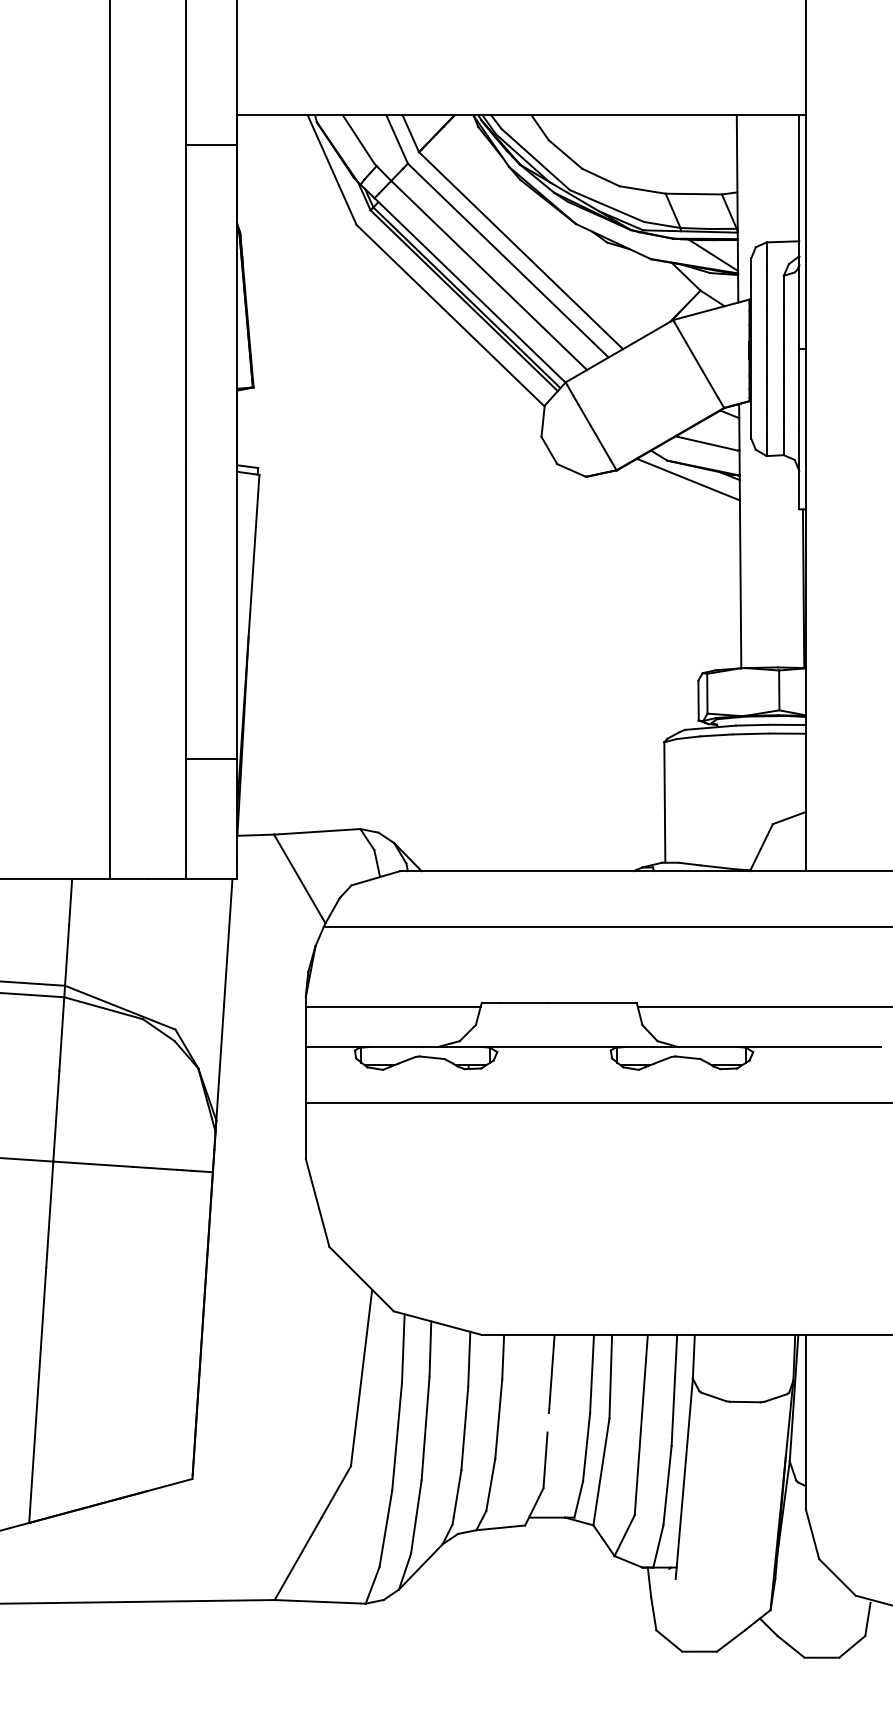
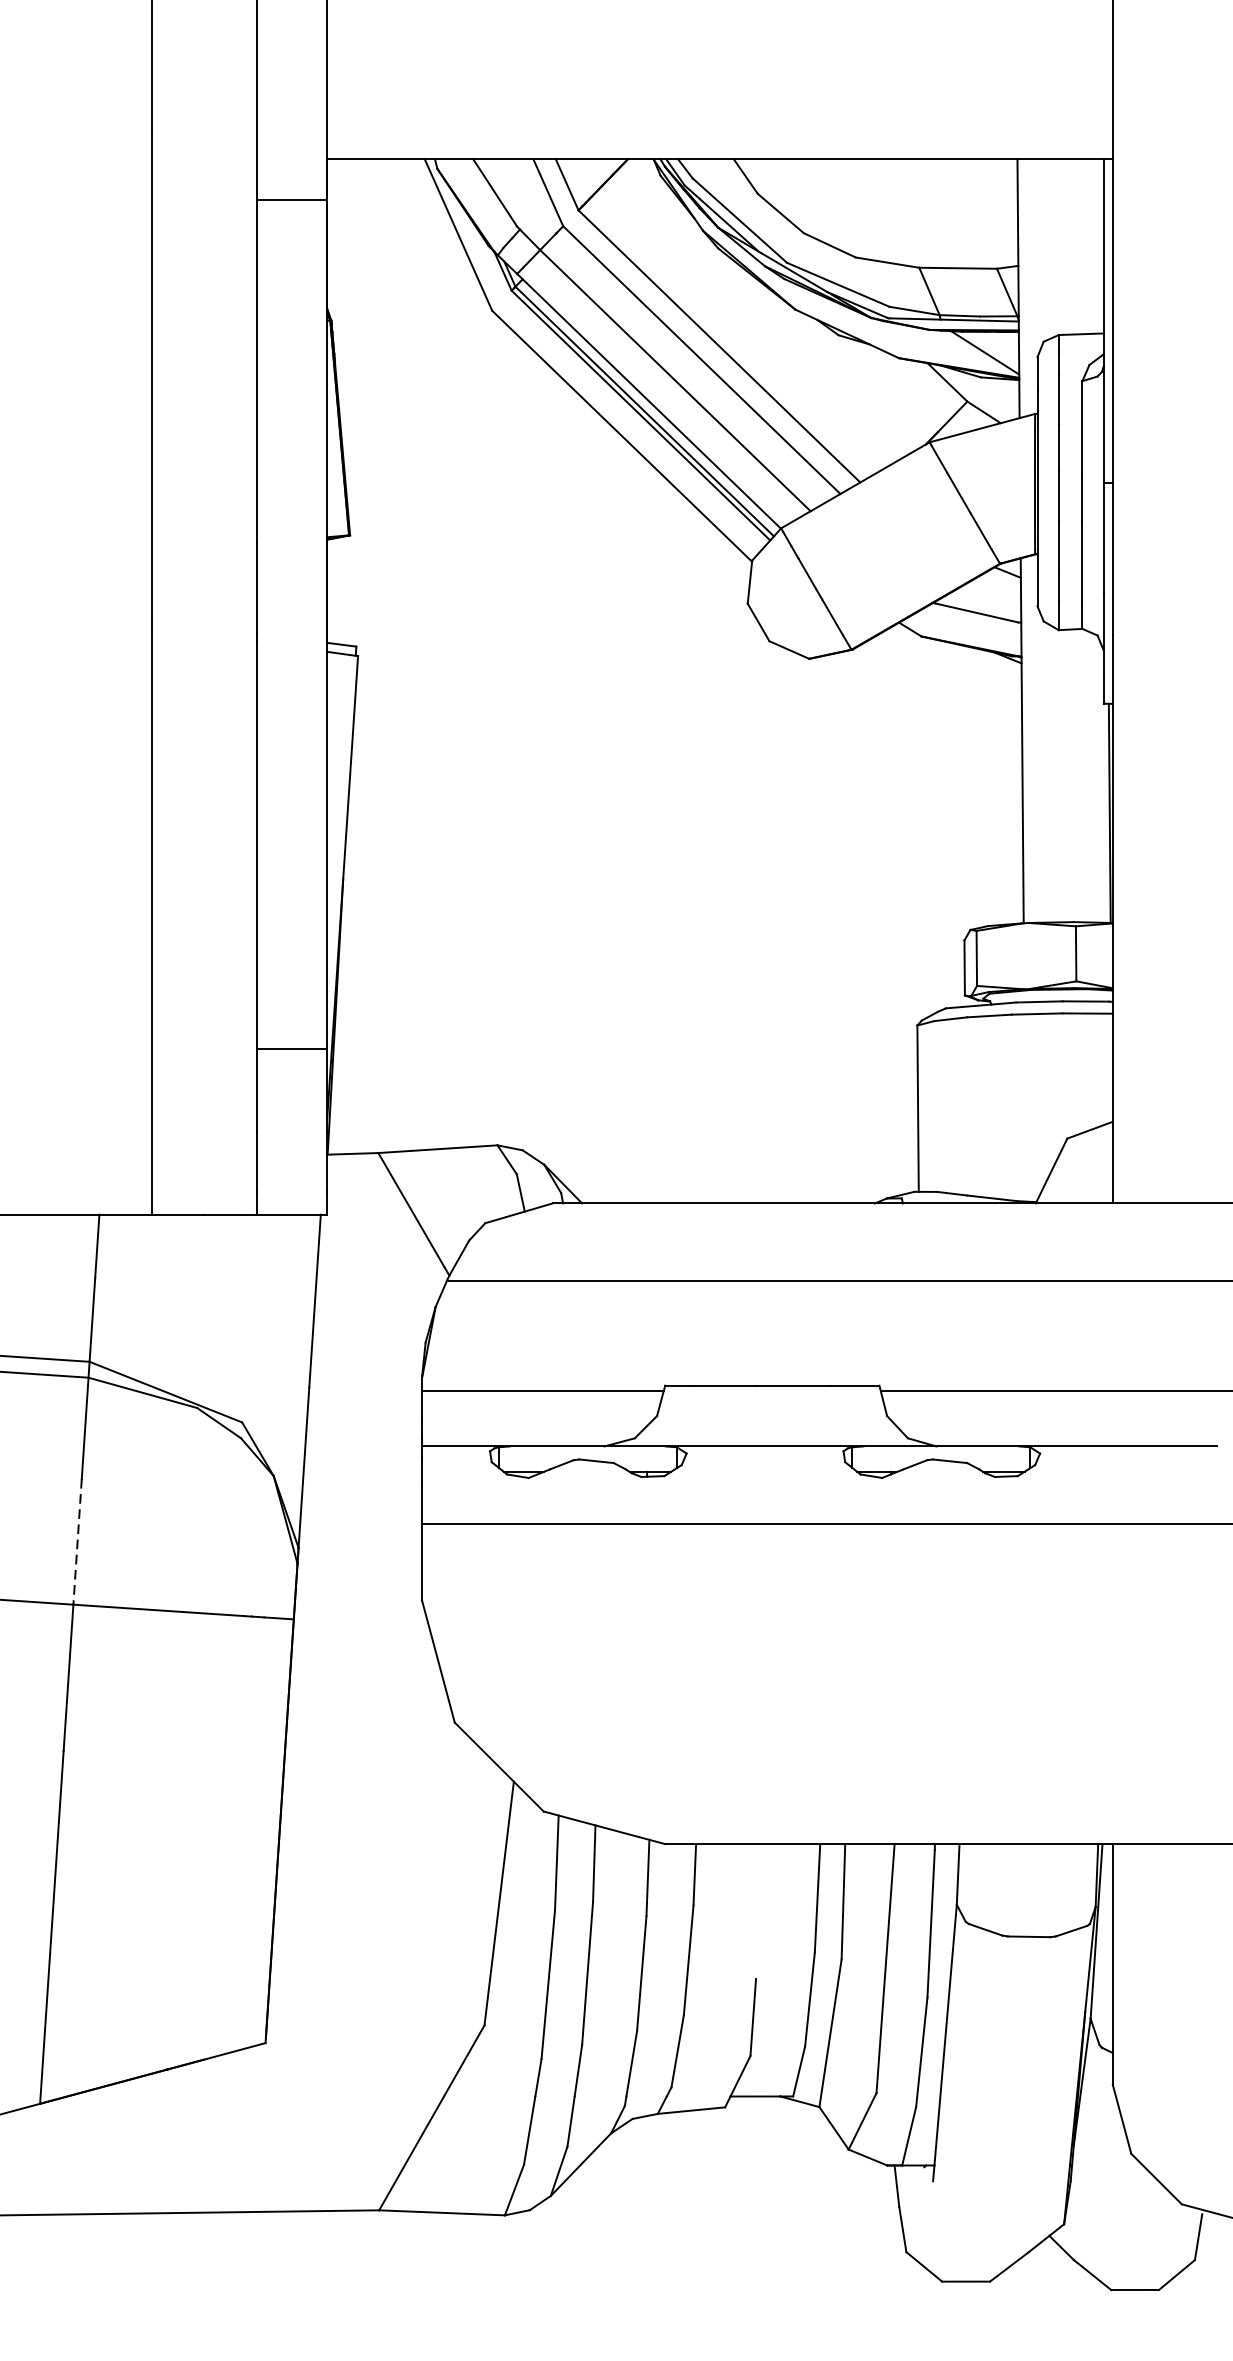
line: (687, 479) -> (949, 662), removed
line: (56, 1116) -> (77, 1542), solid -> dashed
line: (551, 1373) -> (761, 1897), removed

